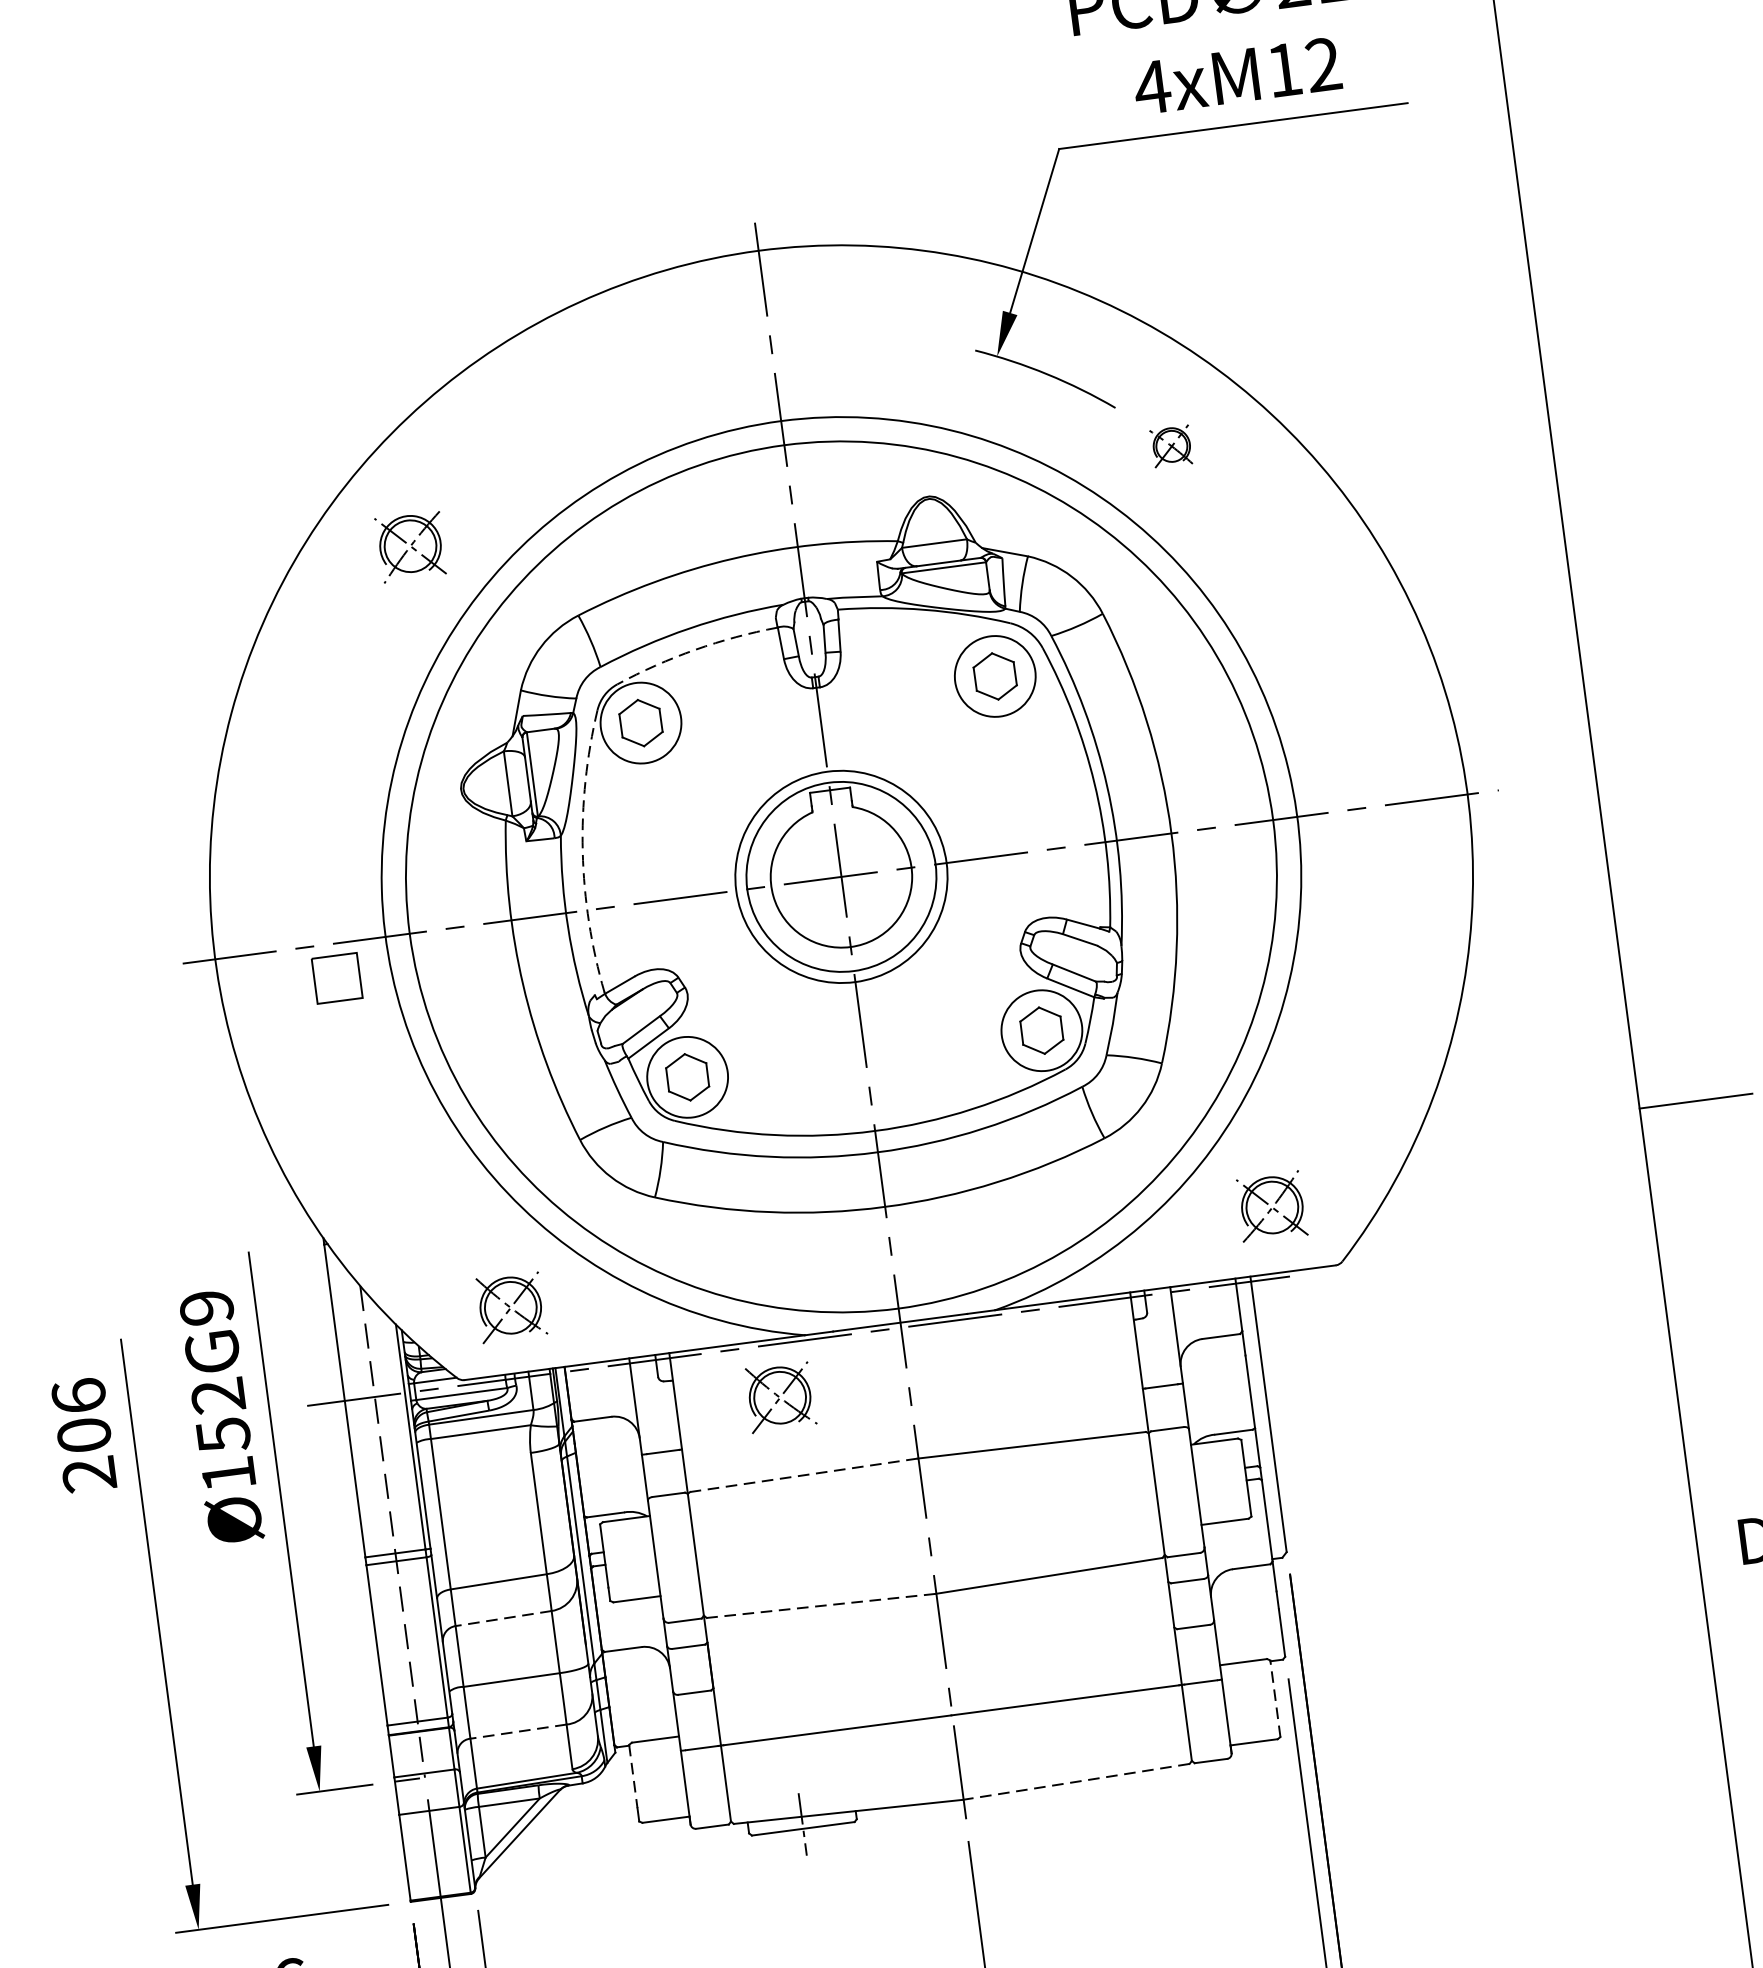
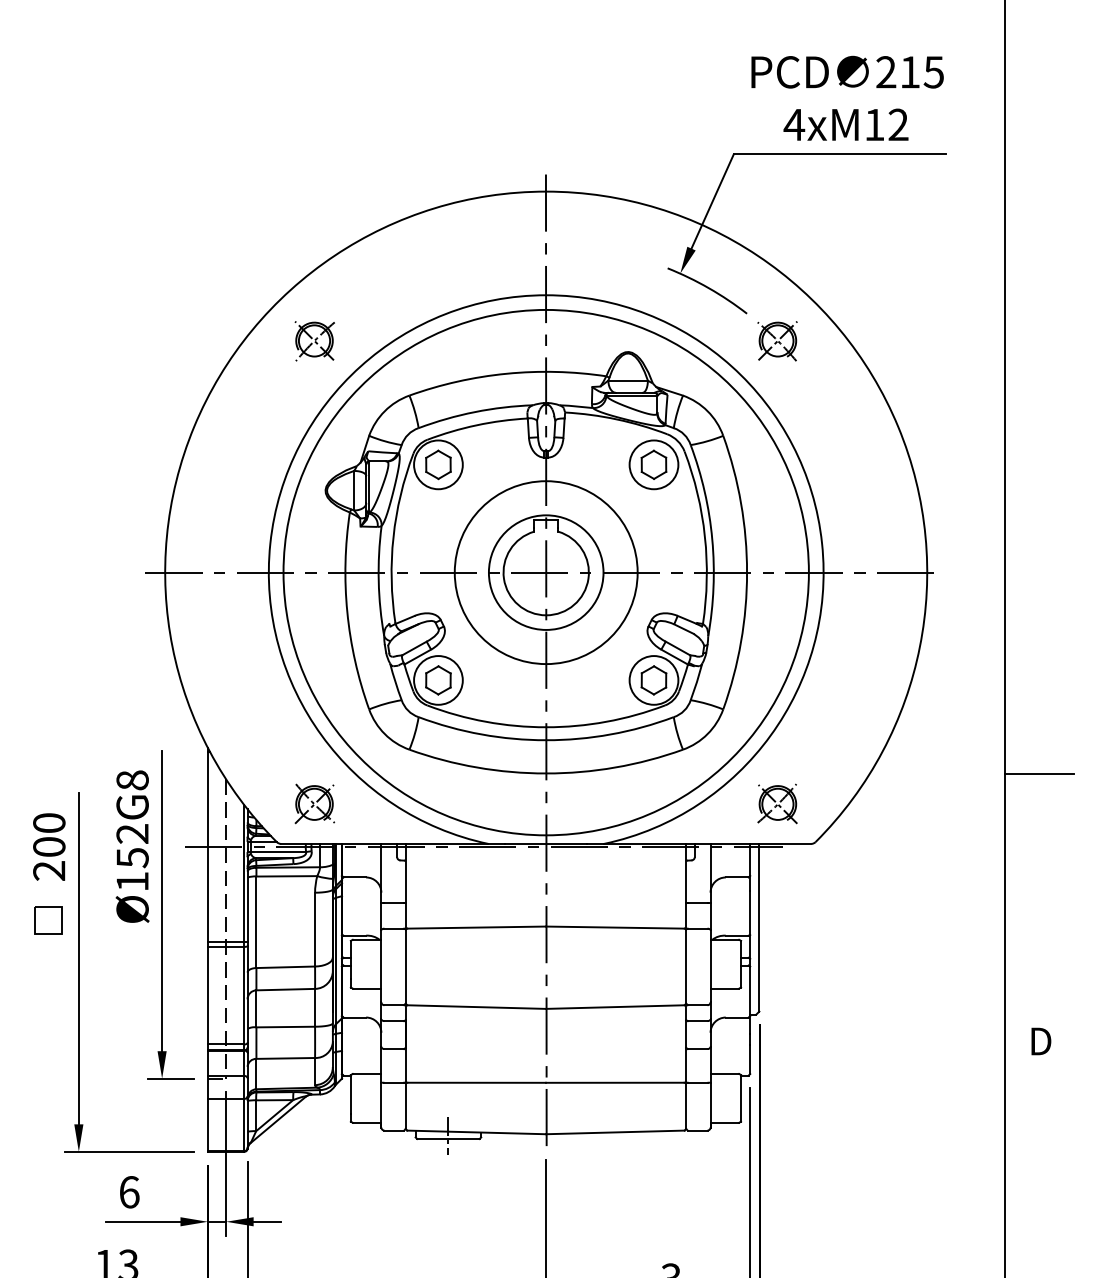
part: (1171, 447) -> (777, 341), size x1.67
arc: (695, 650) -> (476, 425), dashed -> solid
arc: (582, 852) -> (393, 537), dashed -> solid
circle: (840, 876) -> (545, 572), size x1.43
part: (336, 978) -> (48, 920), moved
text: (206, 1308) -> (132, 780), Ø152G9 -> Ø152G8
text: (79, 1394) -> (49, 822), 206 -> 200
part: (779, 1396) -> (468, 878), removed
line: (803, 1475) -> (476, 927), dashed -> solid
line: (820, 1606) -> (476, 1007), dashed -> solid
line: (503, 1618) -> (285, 989), dashed -> solid
line: (1275, 1697) -> (741, 1097), dashed -> solid
line: (518, 1731) -> (285, 1058), dashed -> solid
line: (632, 1776) -> (350, 1094), dashed -> solid
line: (1074, 1782) -> (614, 1132), dashed -> solid

